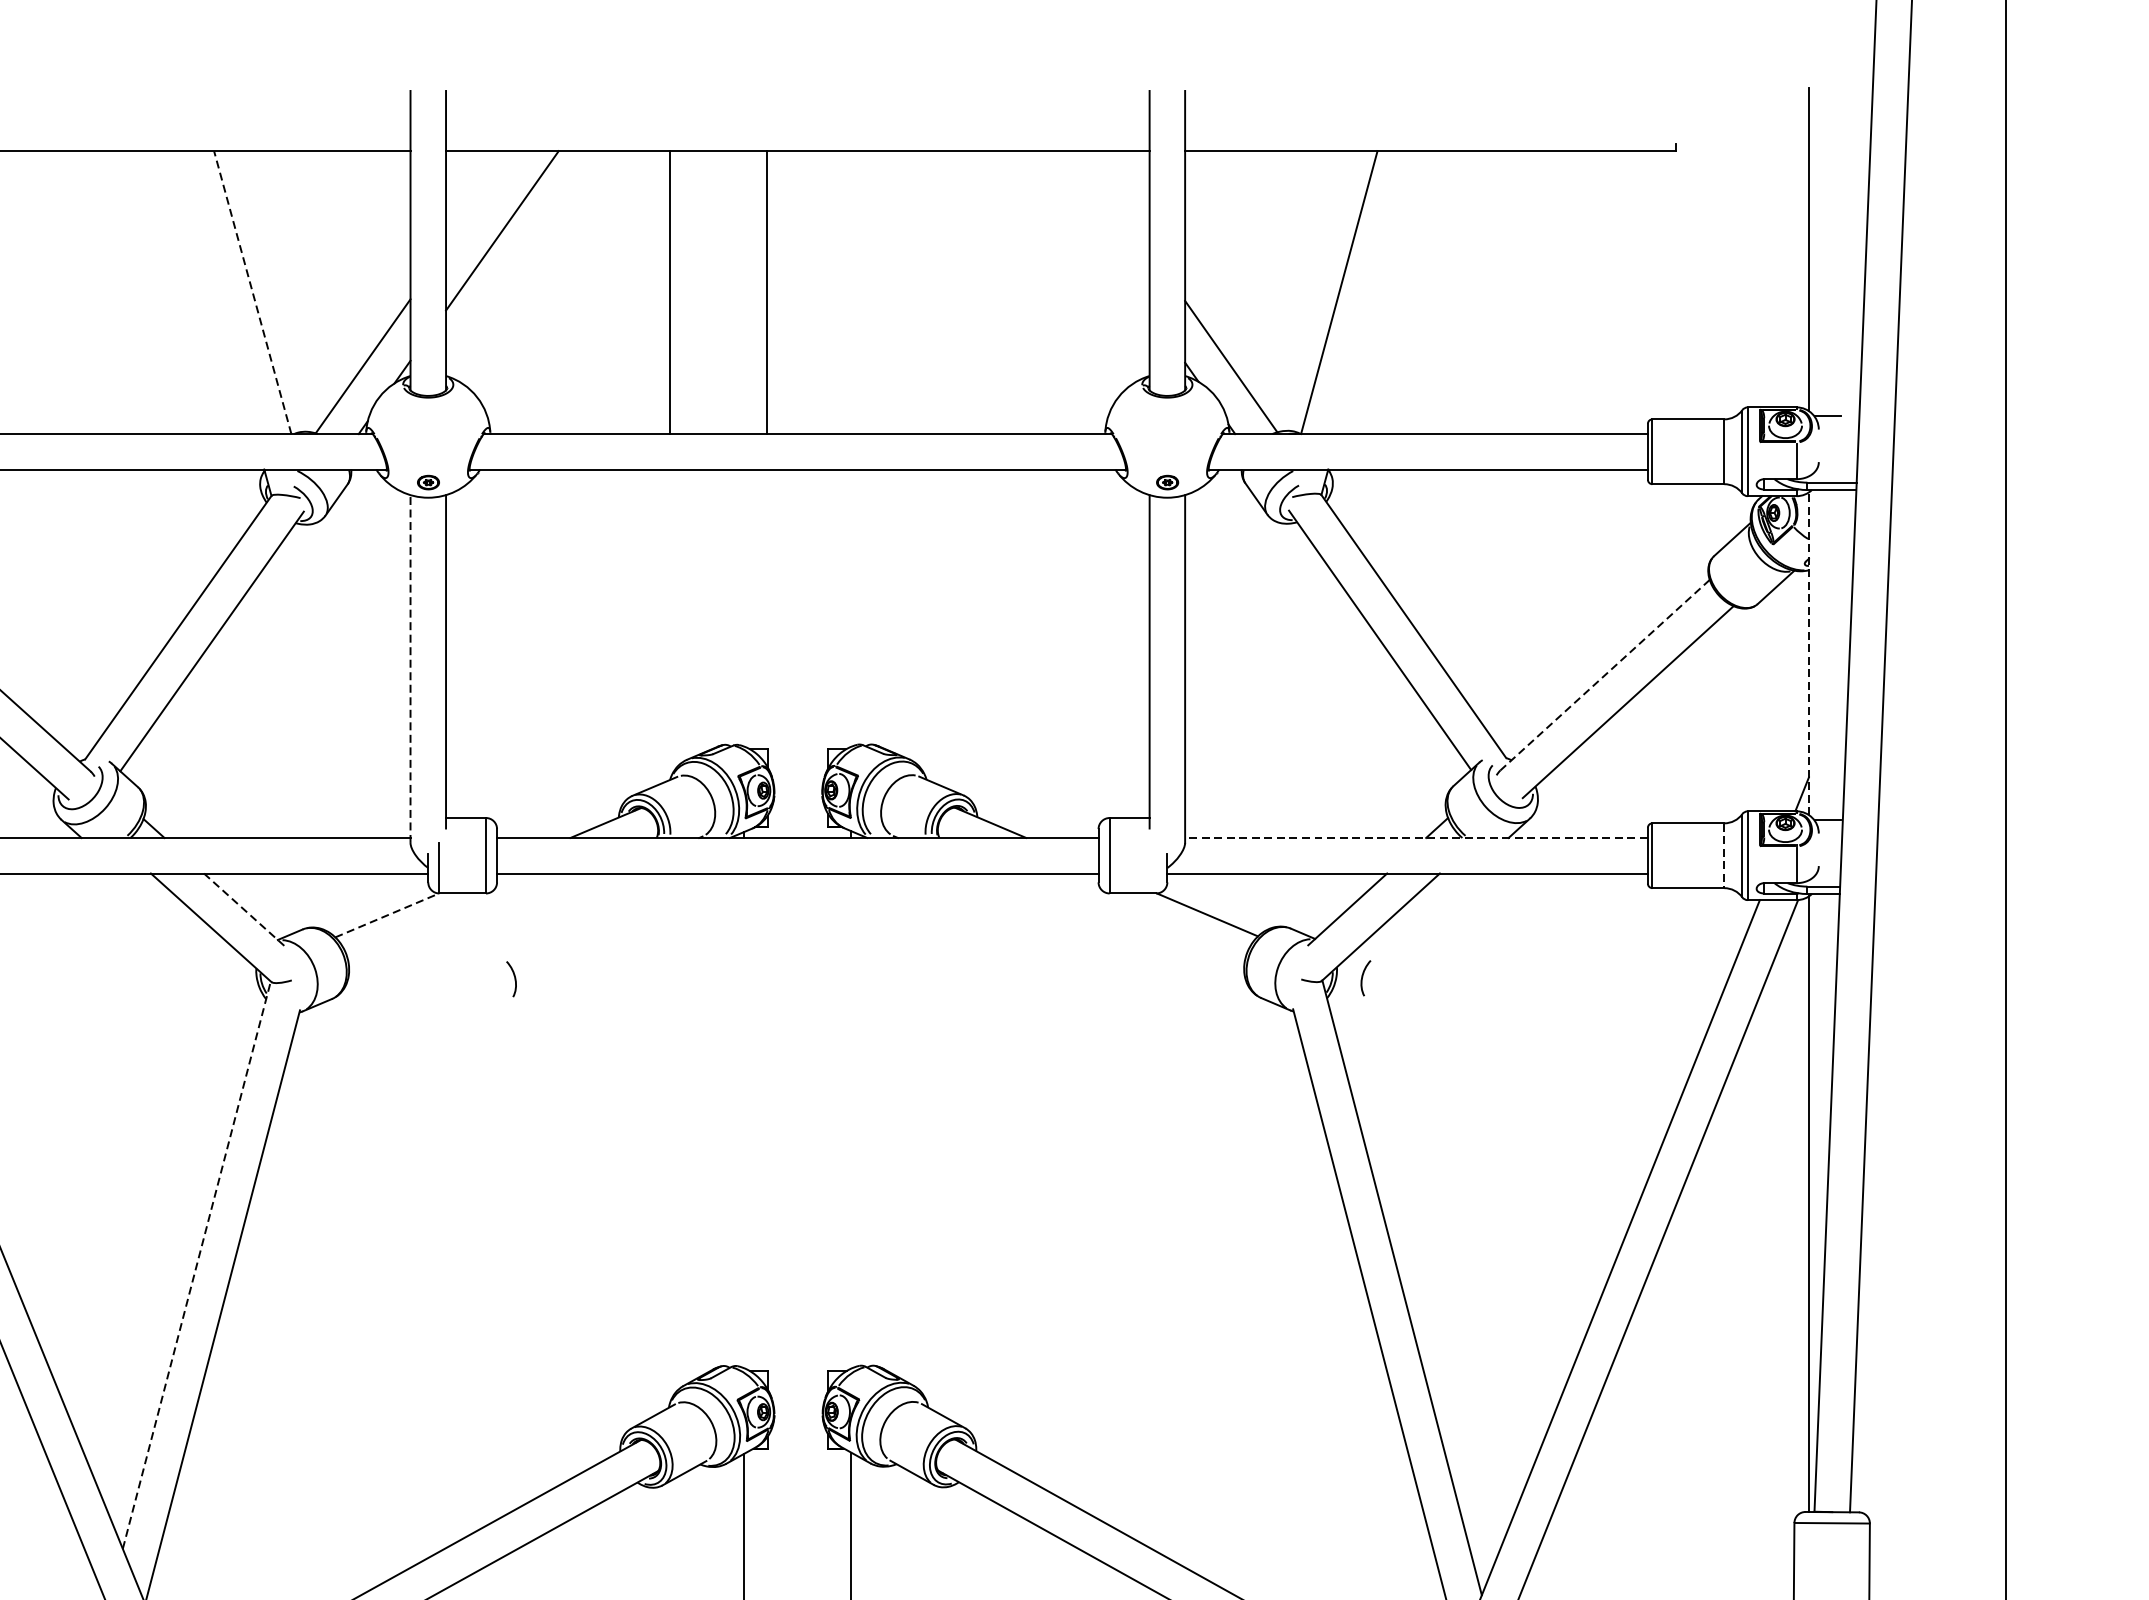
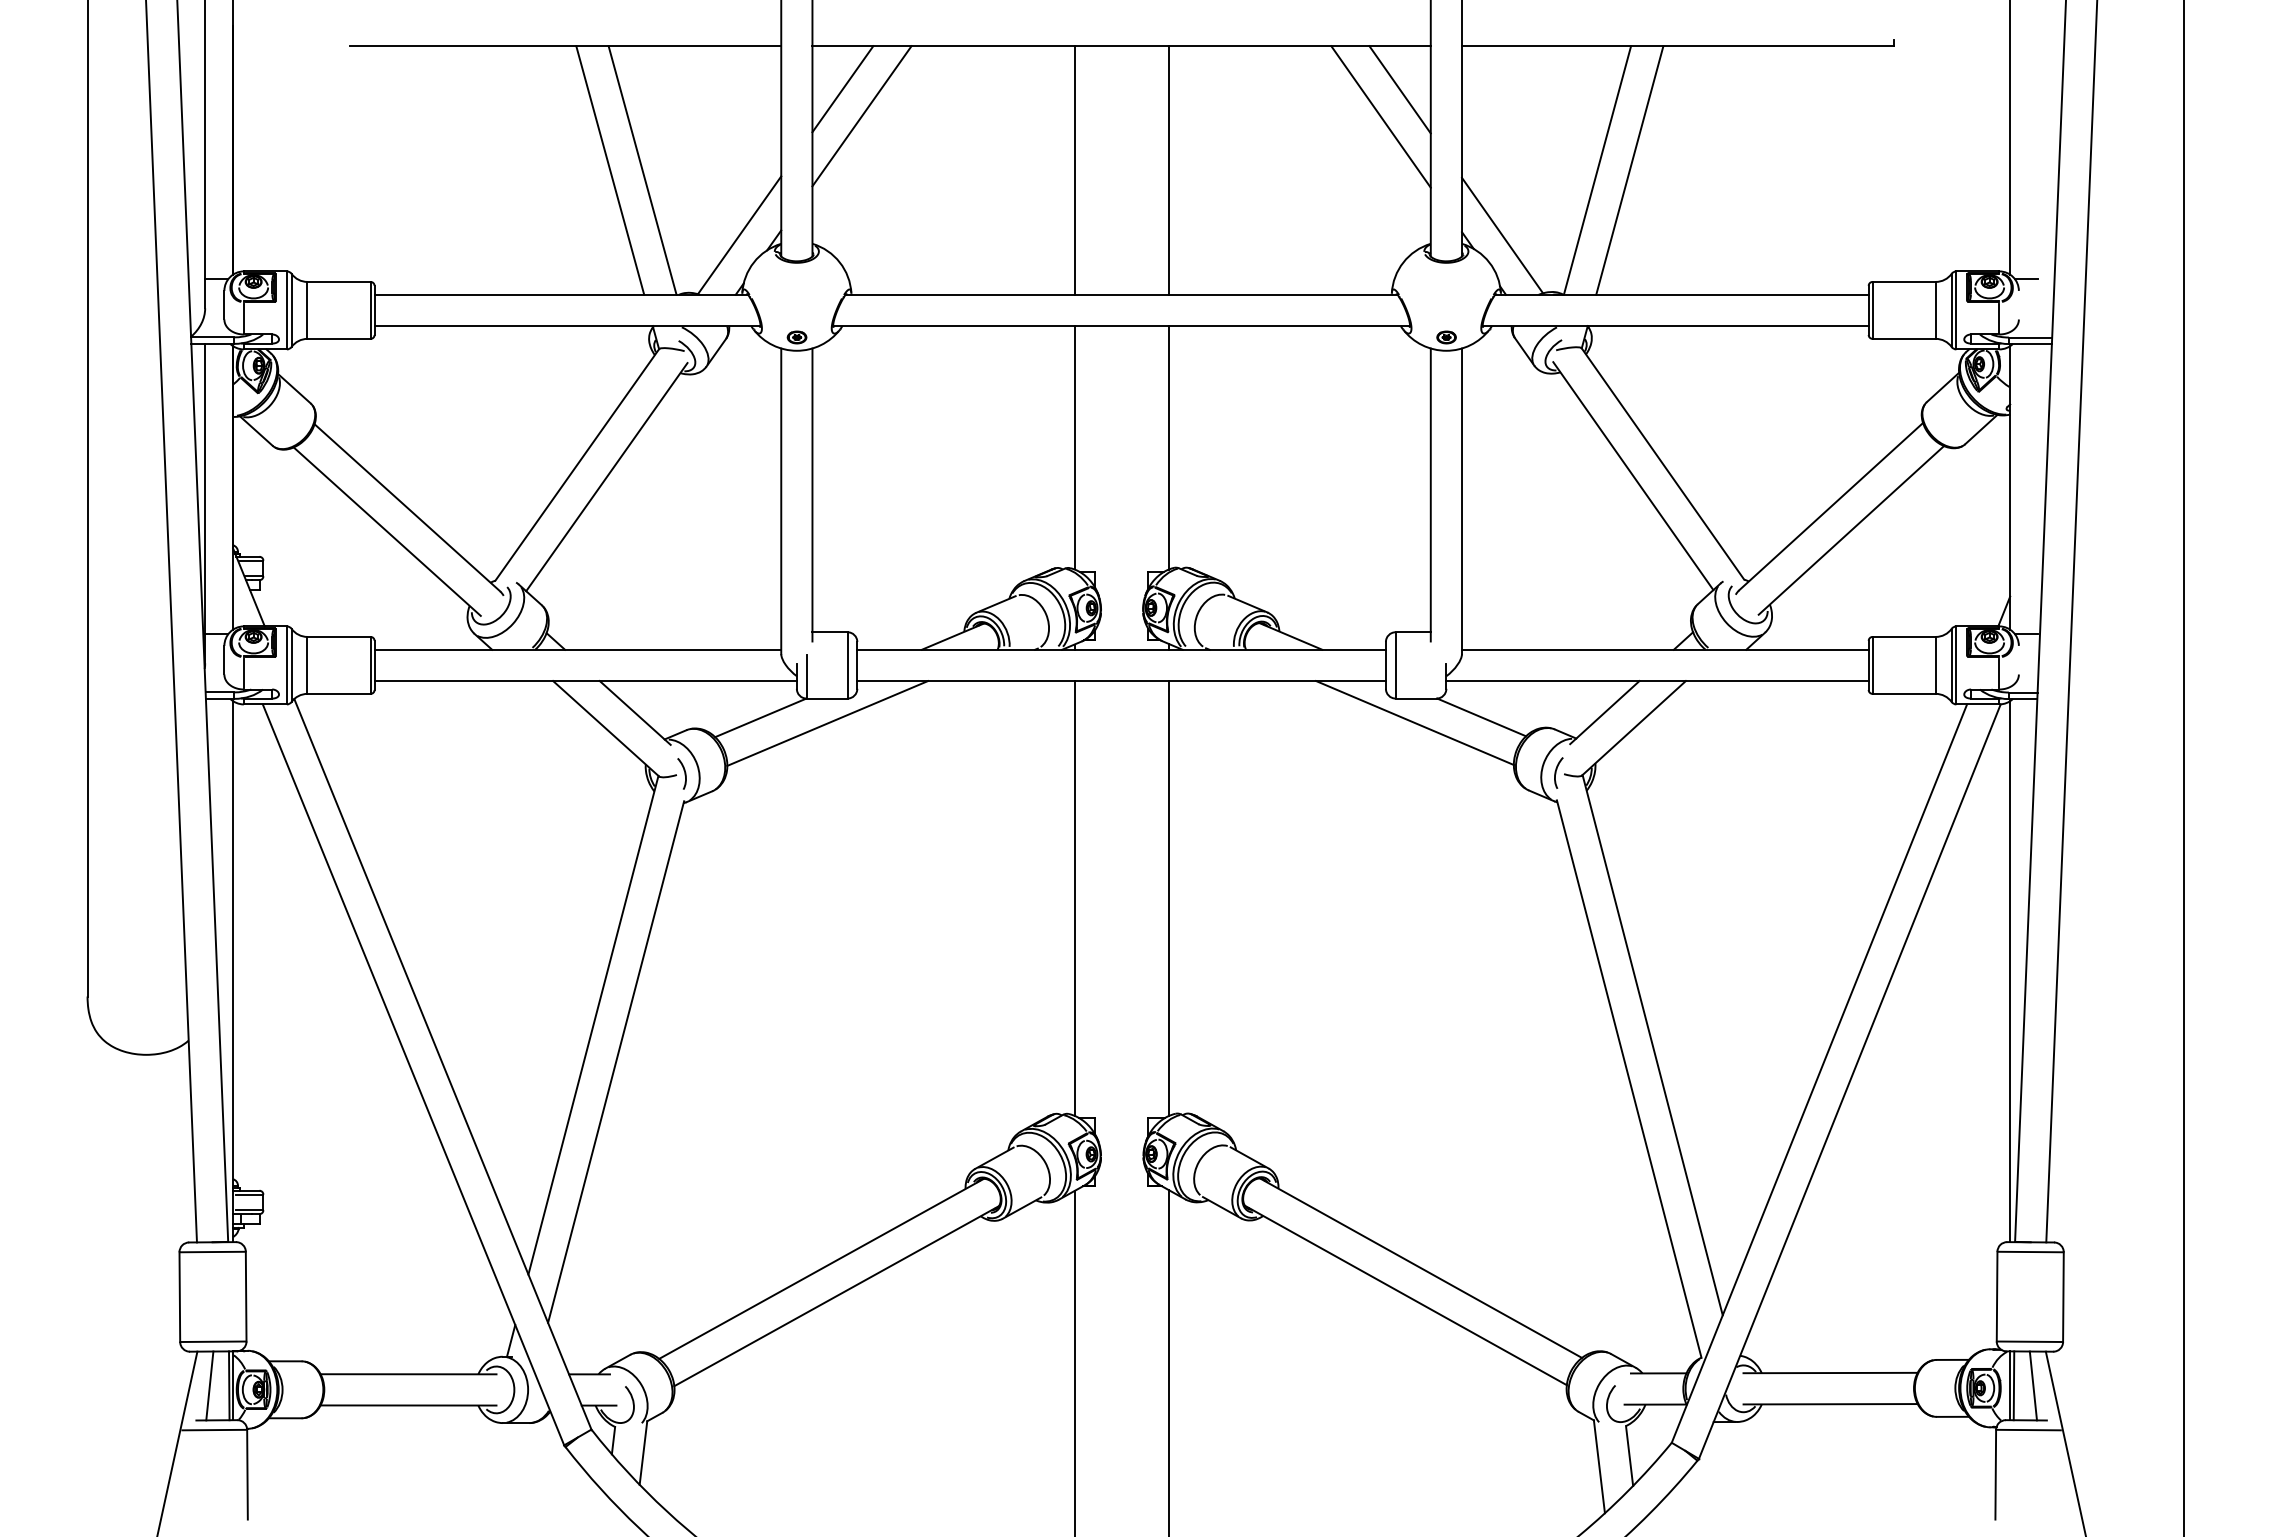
line: (480, 200) -> (842, 89), added
line: (1114, 200) -> (1399, 89), added
line: (1092, 231) -> (1380, 116), added
line: (216, 292) -> (610, 170), added
line: (252, 292) -> (642, 170), dashed -> solid
line: (670, 292) -> (1074, 170), moved
line: (766, 292) -> (1168, 170), moved
line: (1375, 292) -> (1629, 170), added
line: (744, 607) -> (1074, 447), added
line: (851, 607) -> (1168, 447), added
line: (1809, 653) -> (2010, 487), dashed -> solid
line: (410, 669) -> (781, 501), dashed -> solid
line: (1604, 676) -> (1830, 507), dashed -> solid
line: (1415, 837) -> (1664, 649), dashed -> solid
line: (1723, 855) -> (1935, 665), dashed -> solid
line: (244, 909) -> (635, 712), dashed -> solid
line: (386, 915) -> (760, 717), dashed -> solid
line: (463, 921) -> (827, 723), added
line: (1131, 921) -> (1414, 723), added
curve: (1363, 977) -> (1556, 772), moved
curve: (514, 978) -> (684, 773), moved
line: (744, 1120) -> (1074, 898), added
line: (851, 1120) -> (1168, 898), added
line: (196, 1265) -> (593, 1025), dashed -> solid

